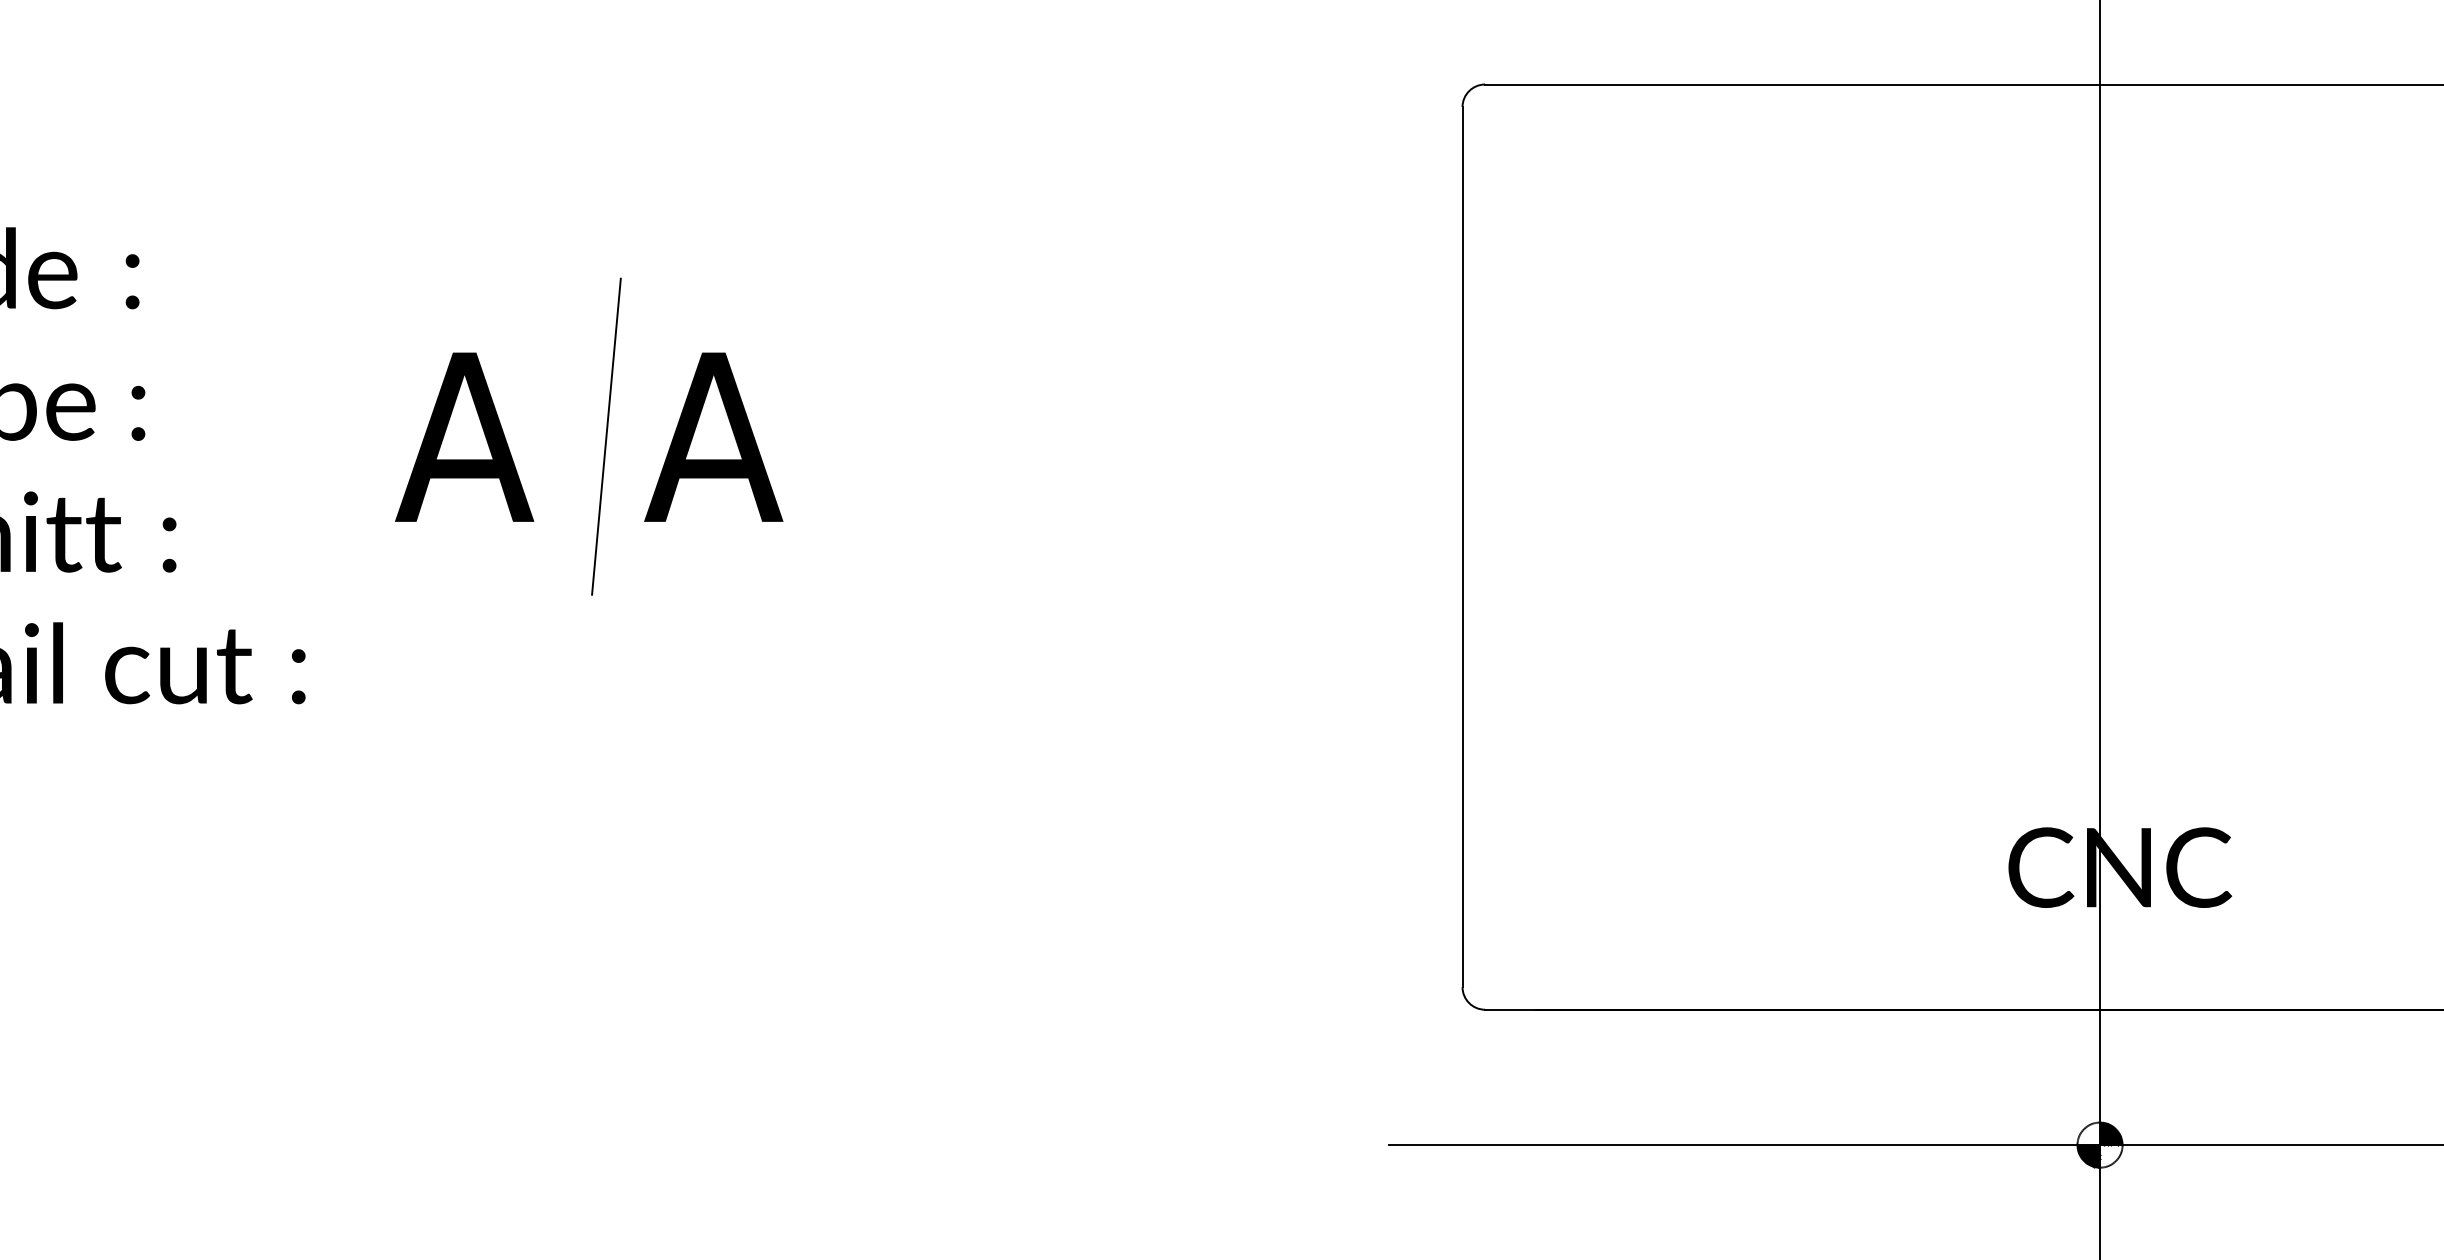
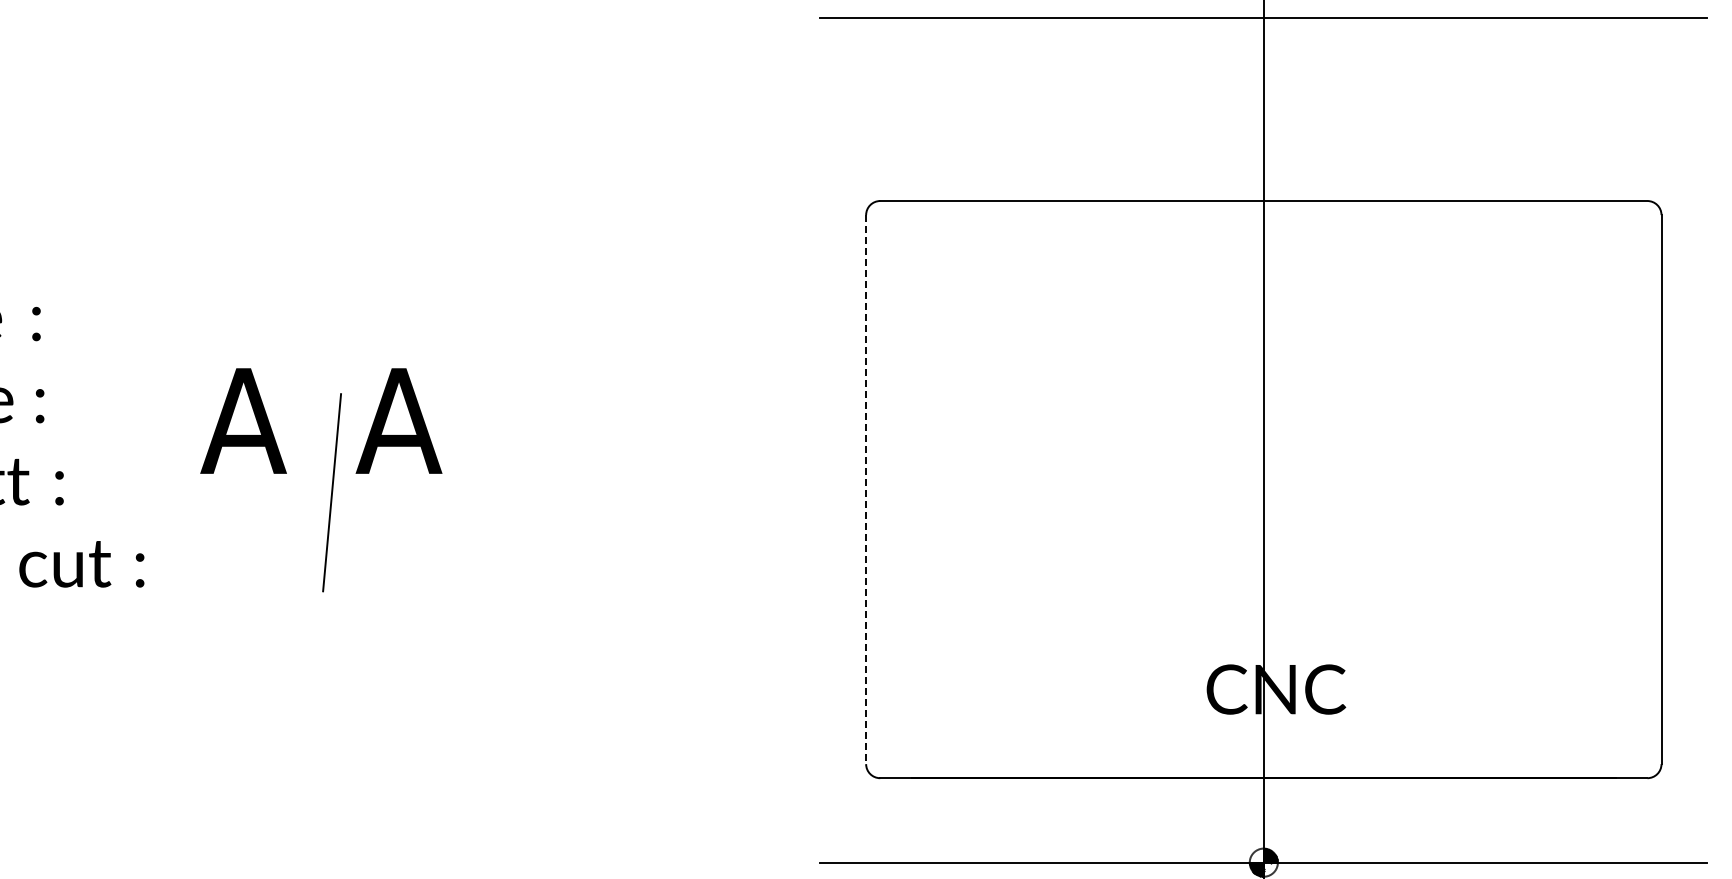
line: (605, 436) -> (331, 492), moved
line: (1463, 546) -> (866, 489), solid -> dashed

